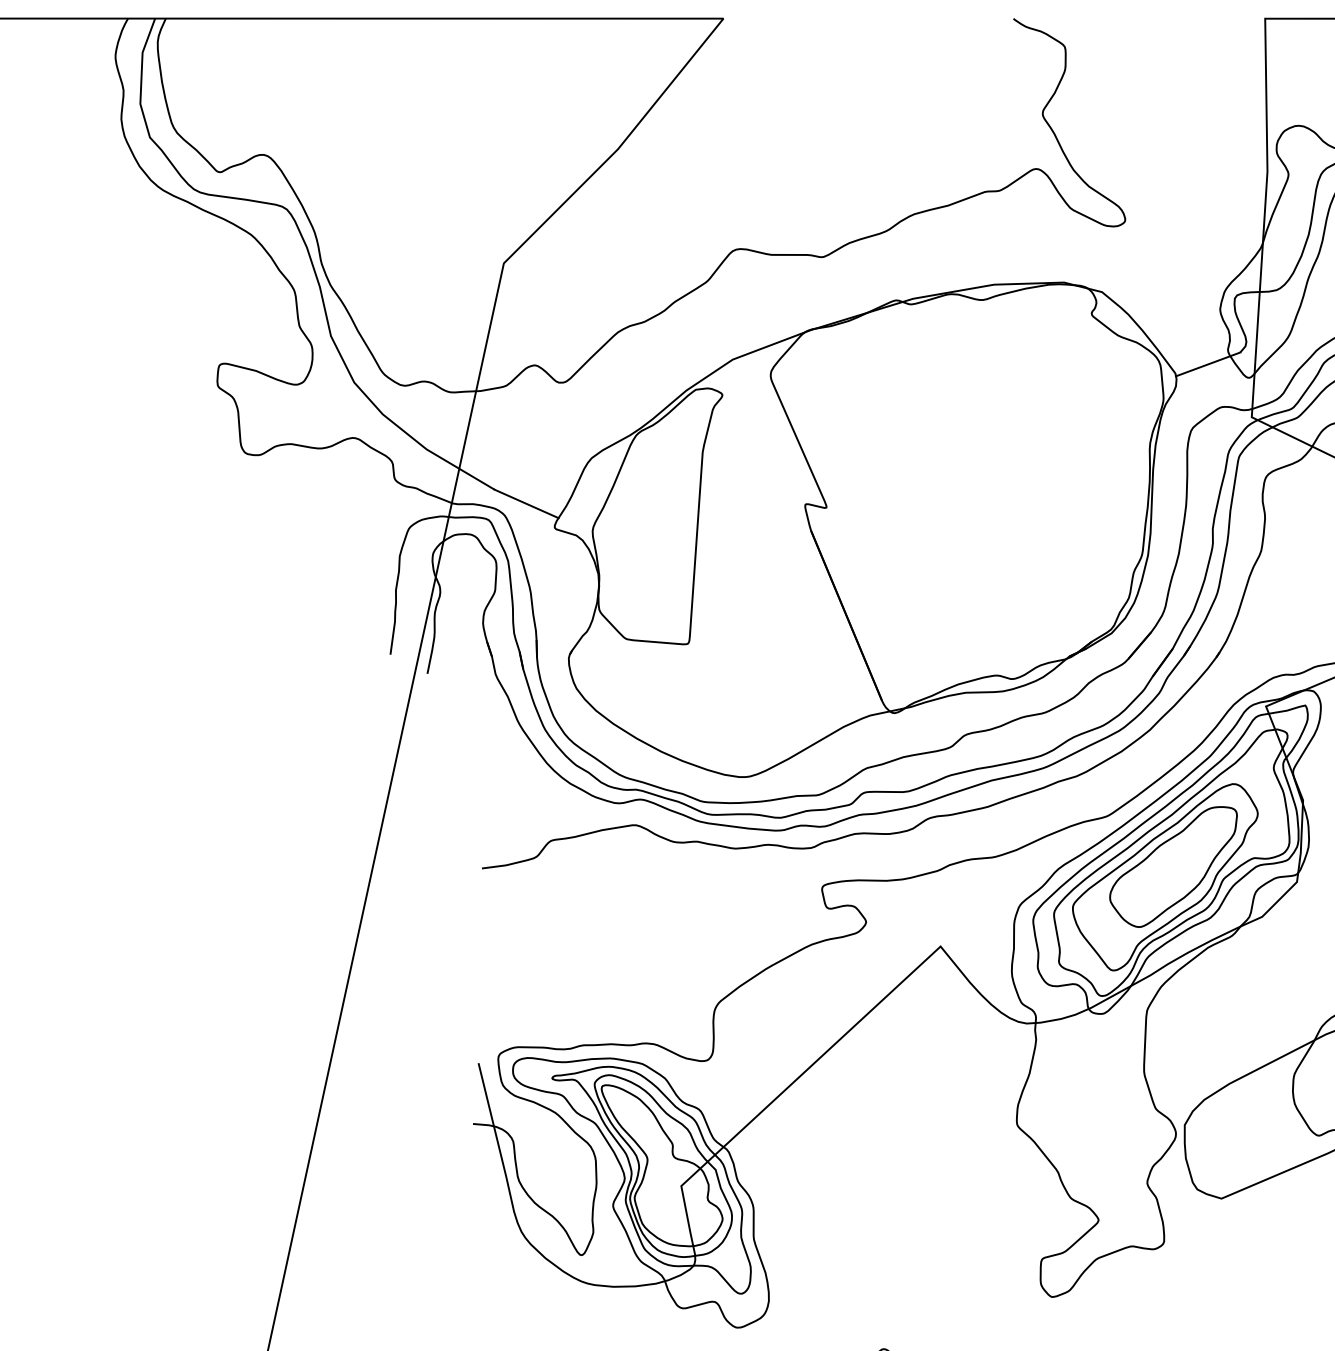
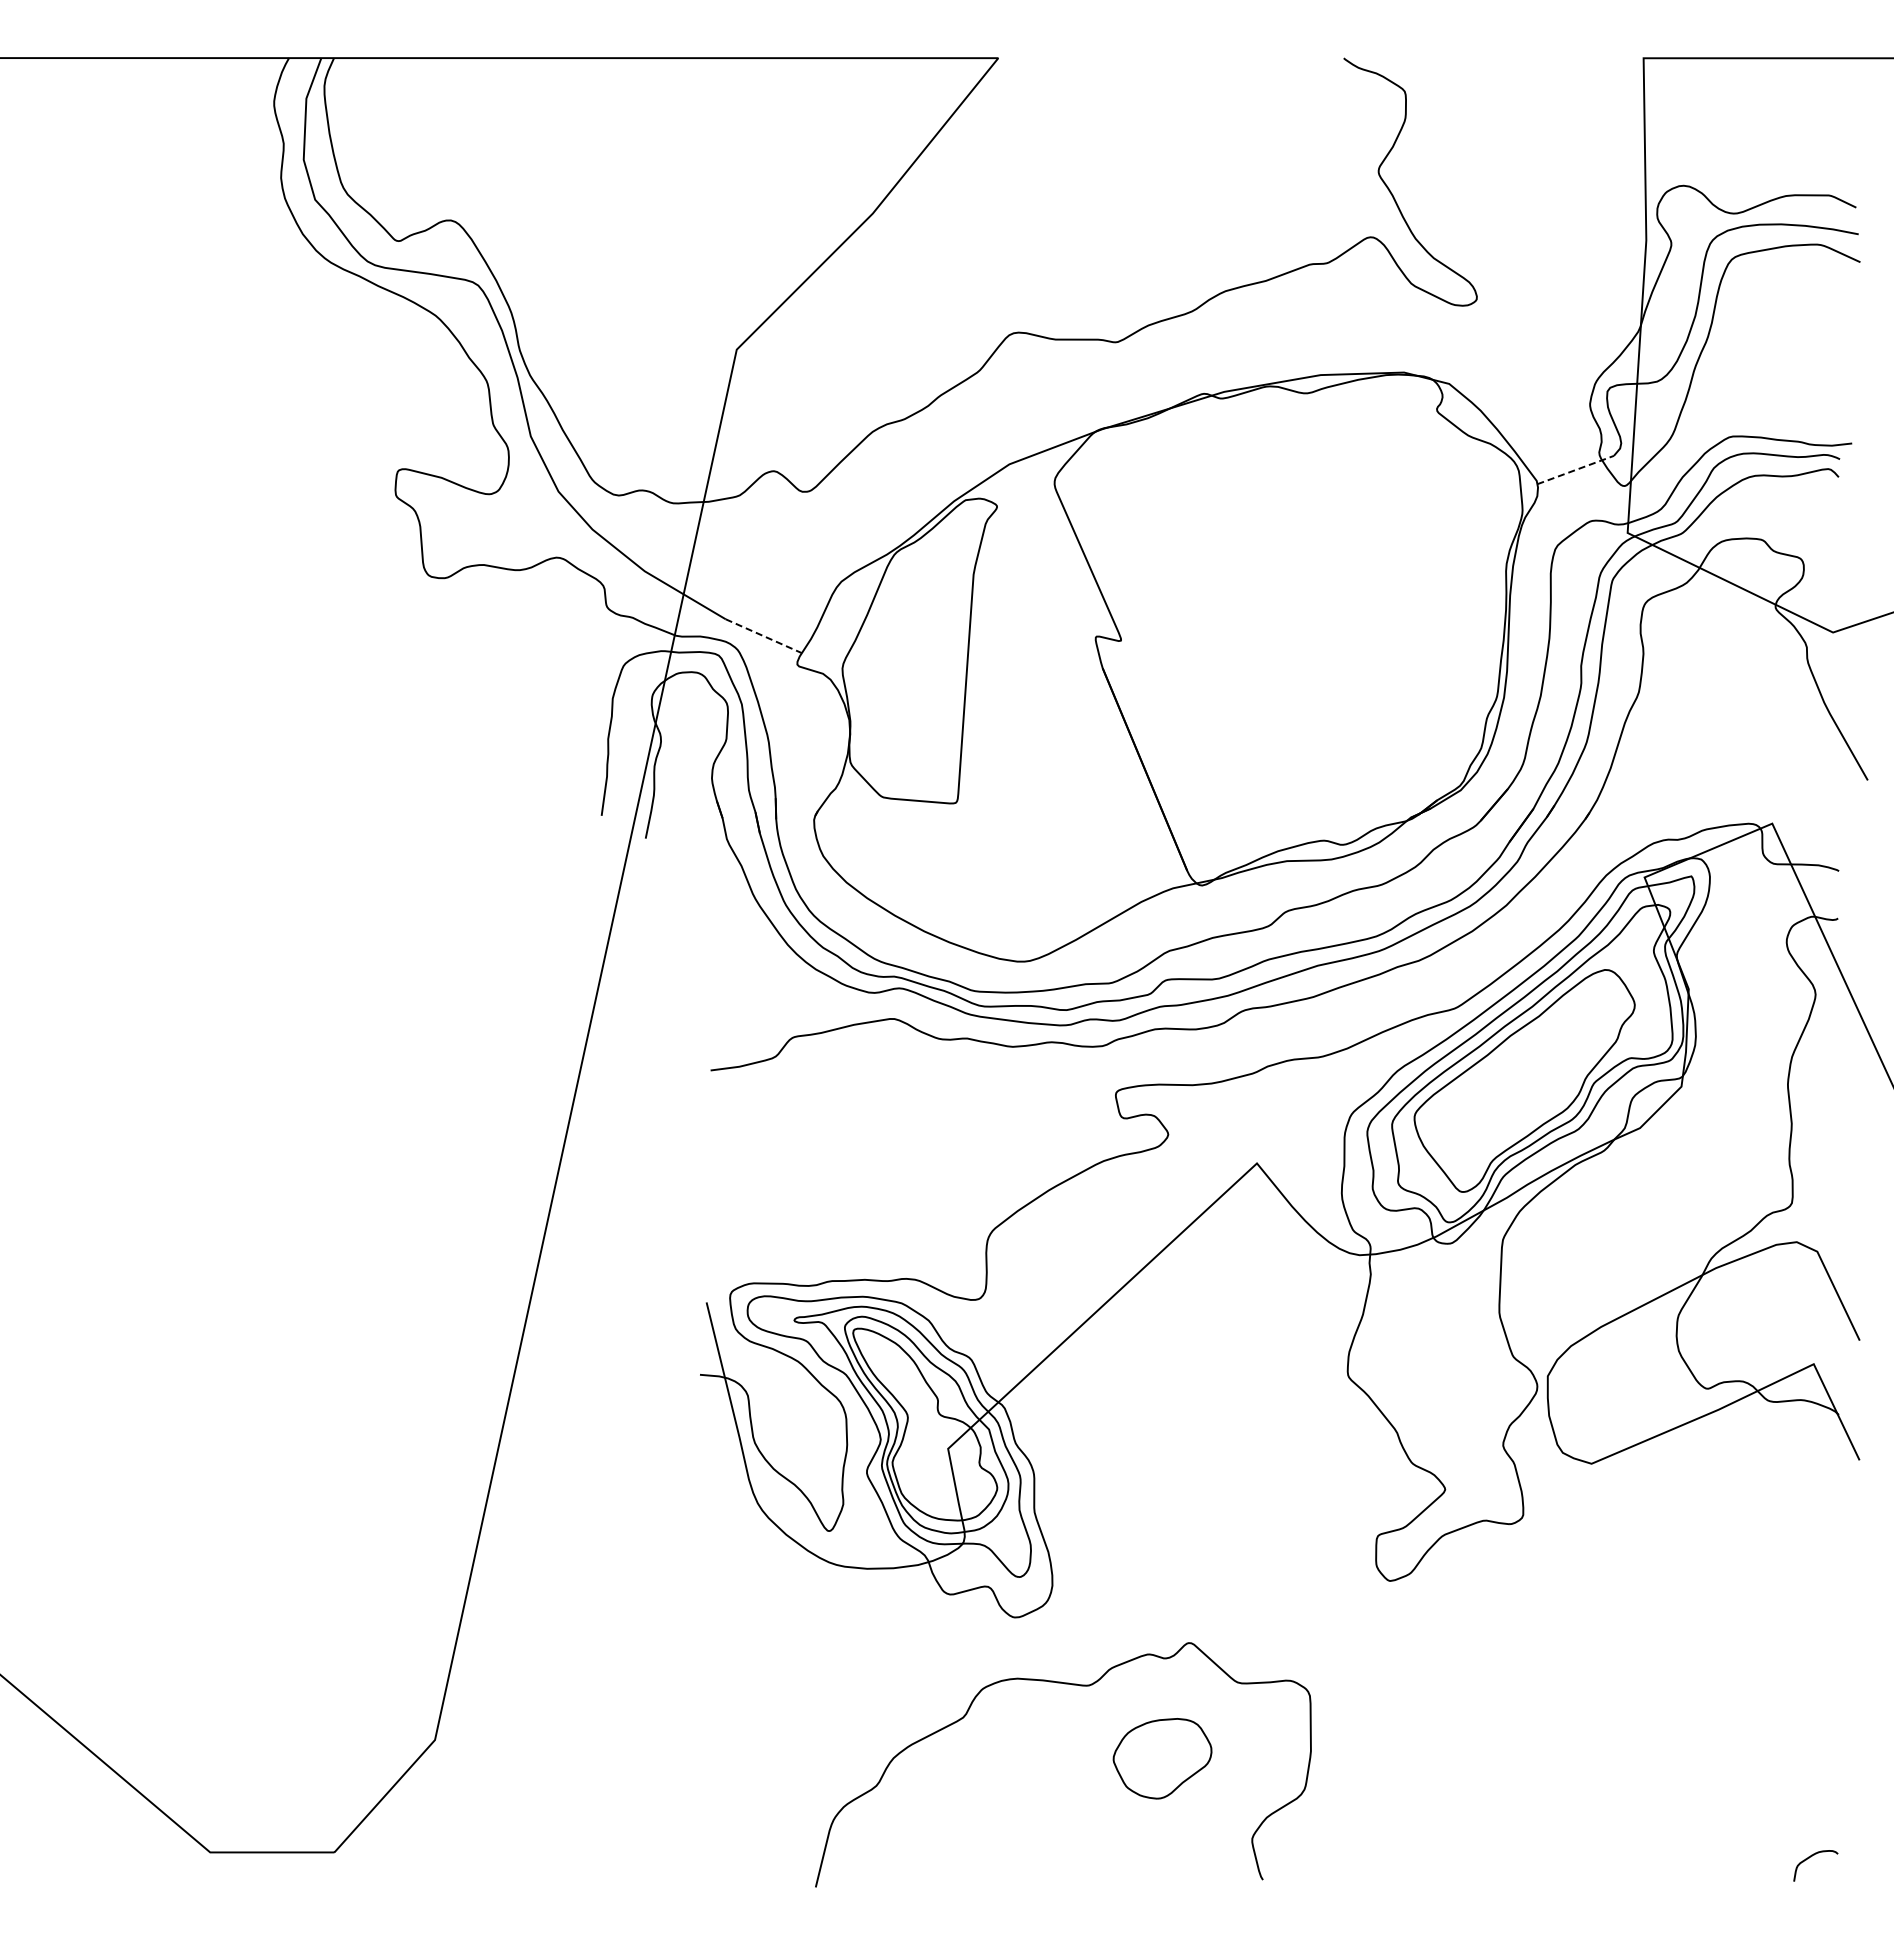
line: (1208, 364) -> (1575, 470), solid -> dashed
line: (526, 504) -> (763, 636), solid -> dashed
part: (1173, 866) -> (1534, 1068), removed

